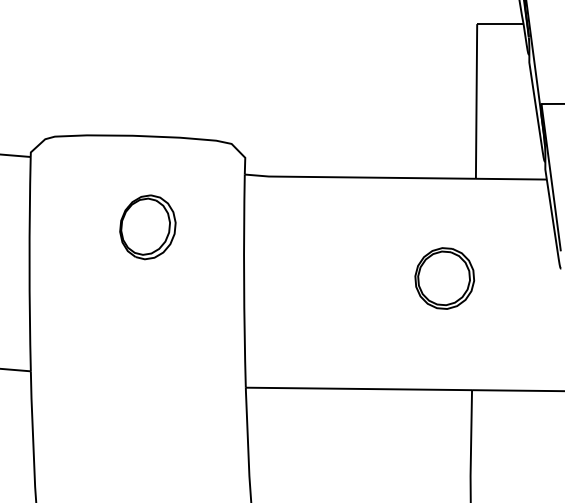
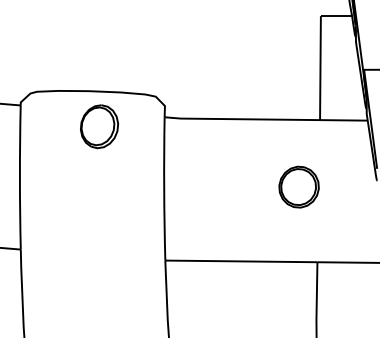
part: (147, 226) -> (99, 126), moved

